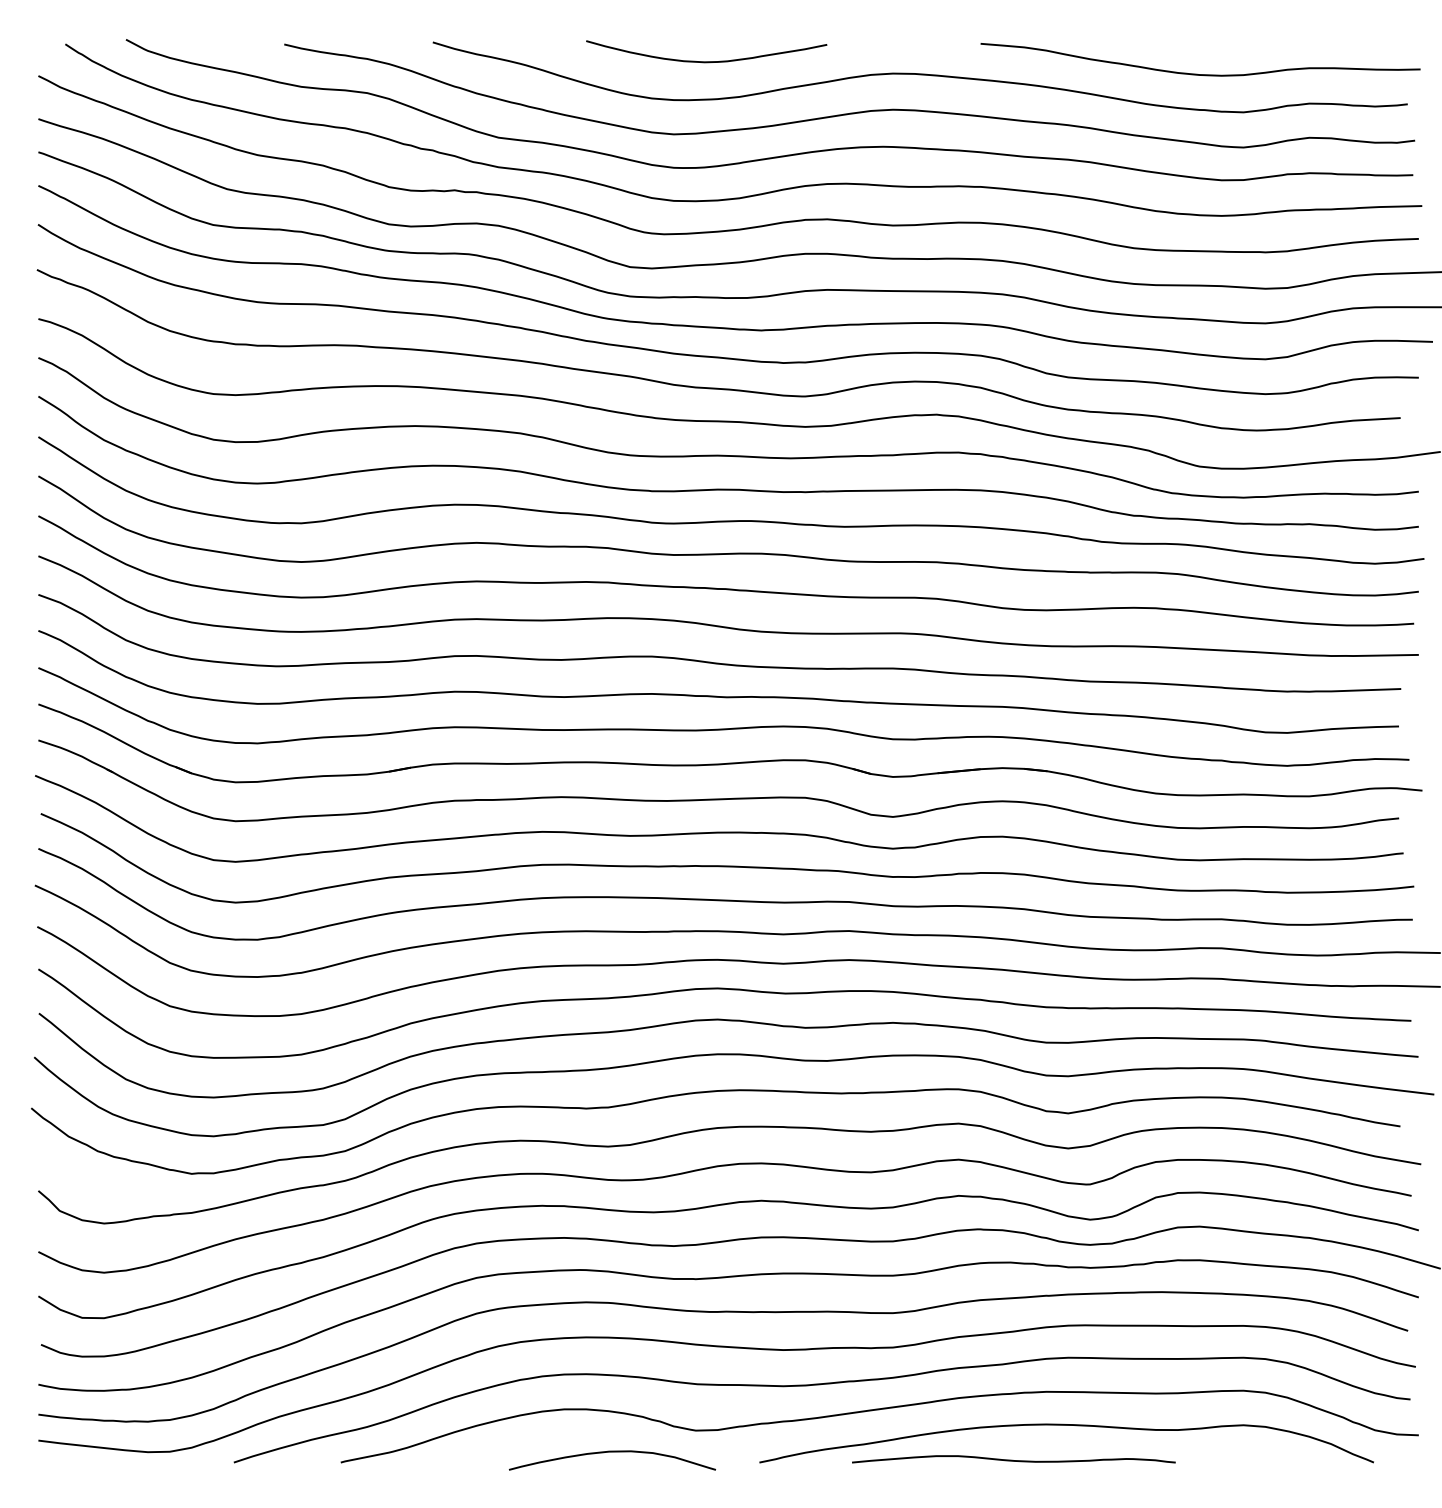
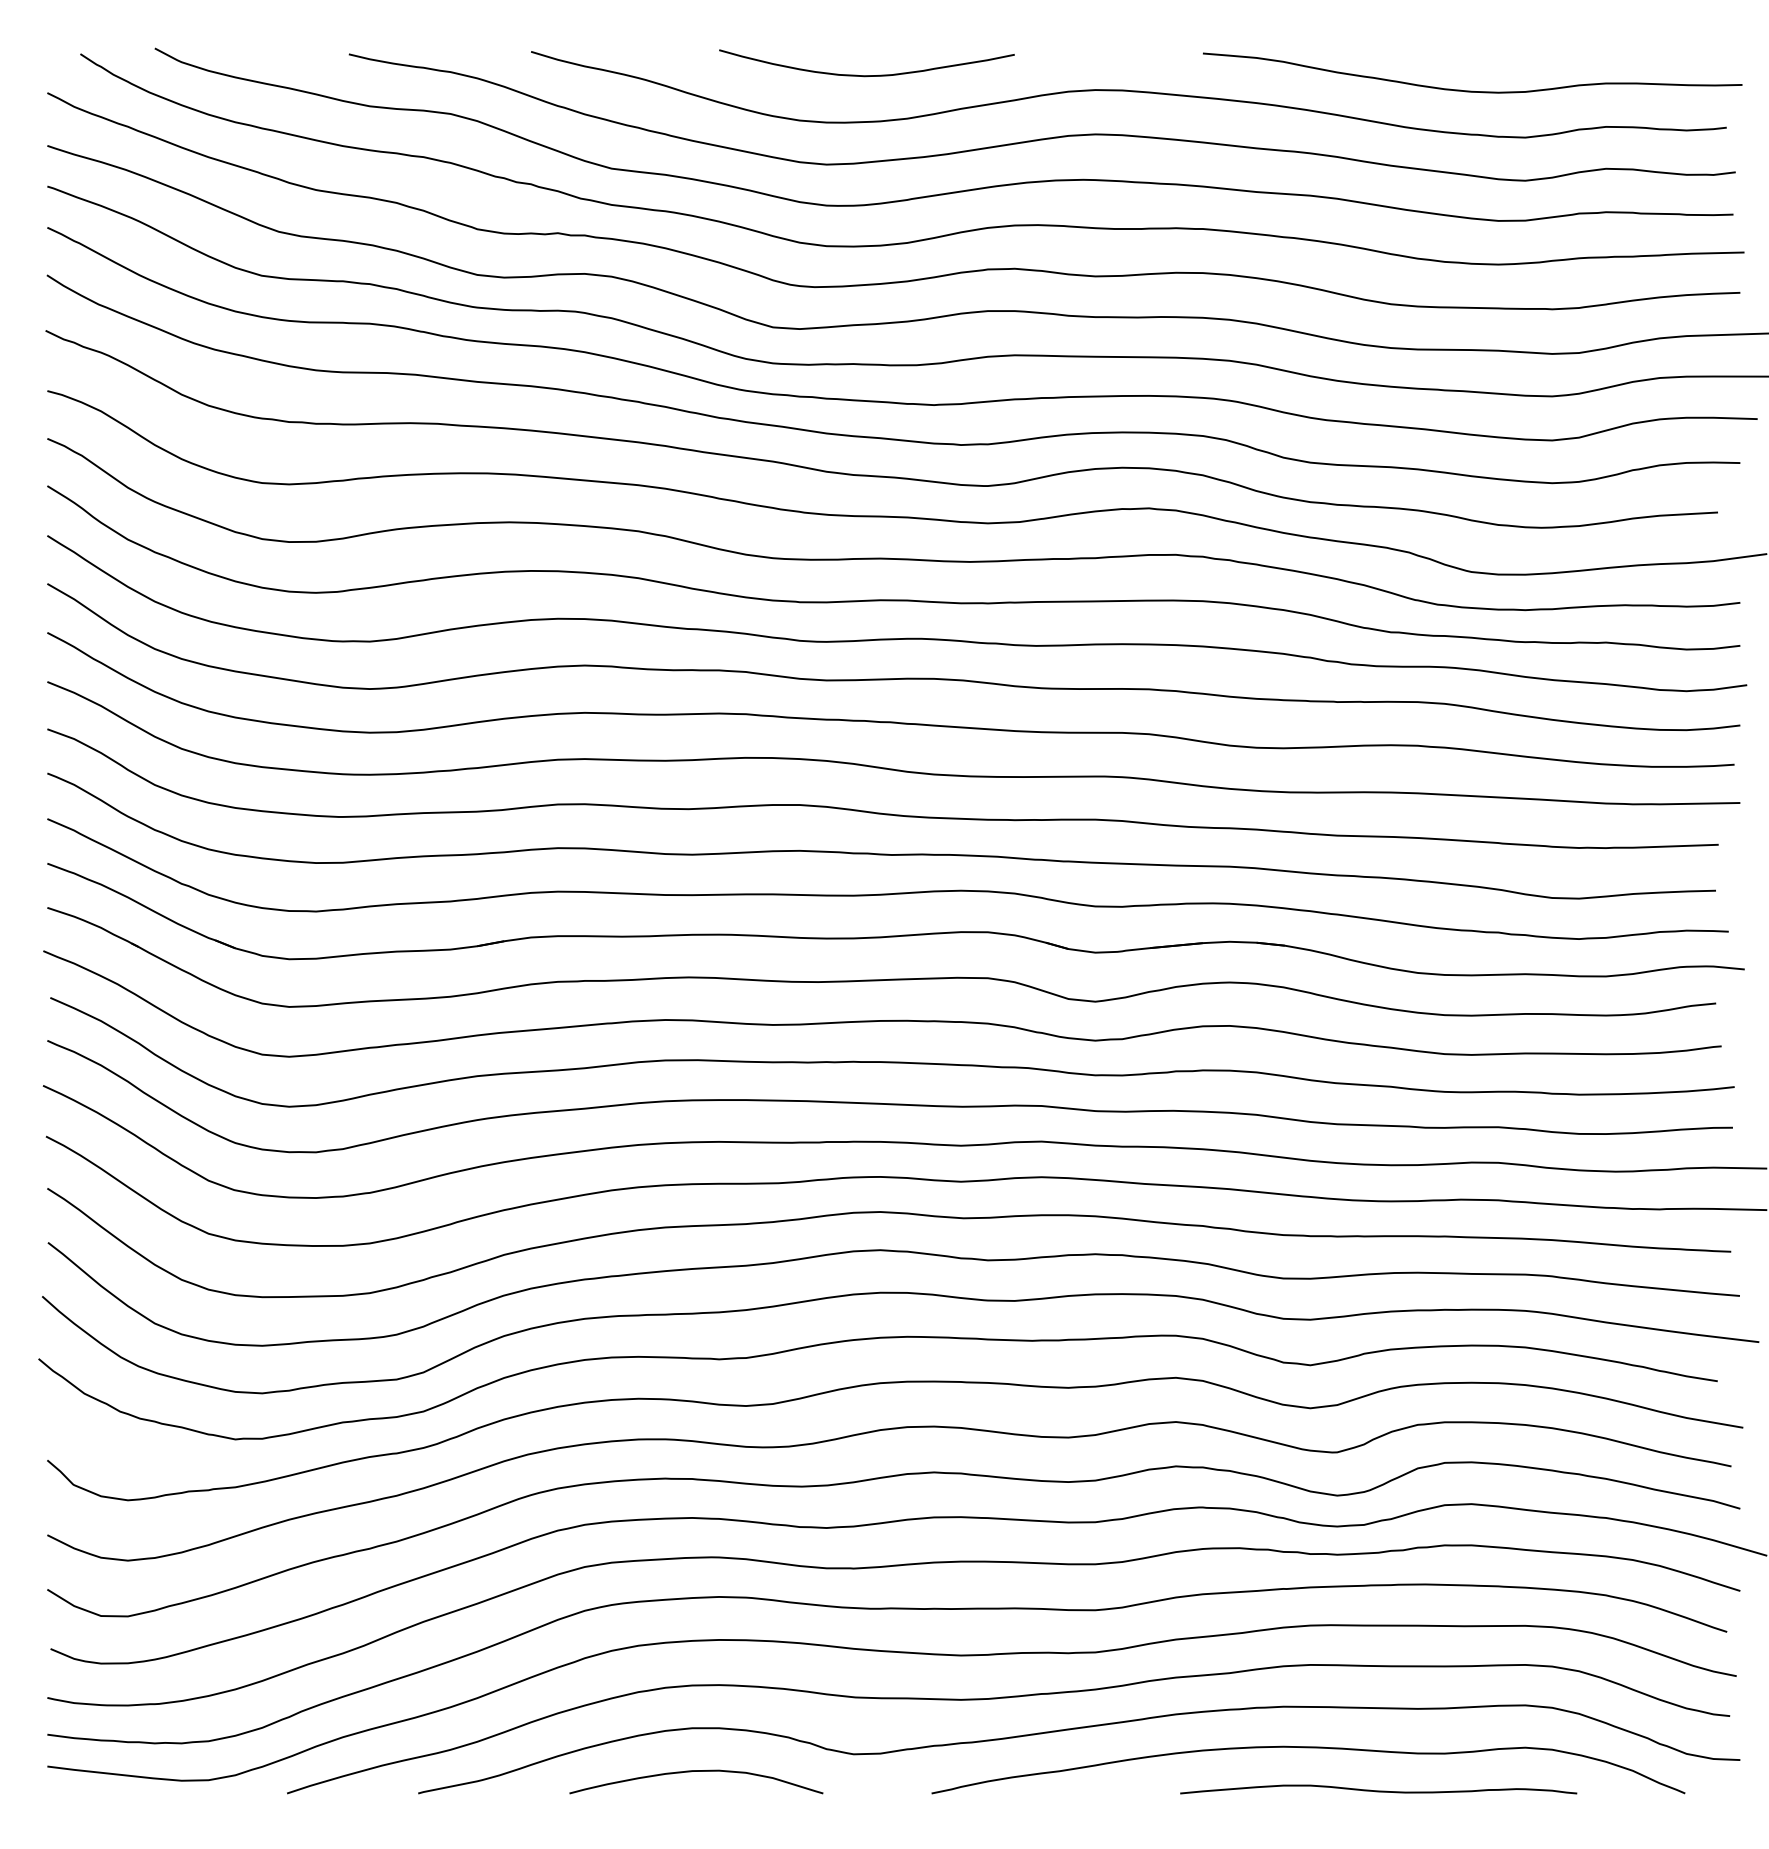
curve: (612, 1451) -> (696, 1771), moved
curve: (1013, 1460) -> (1378, 1790), moved

